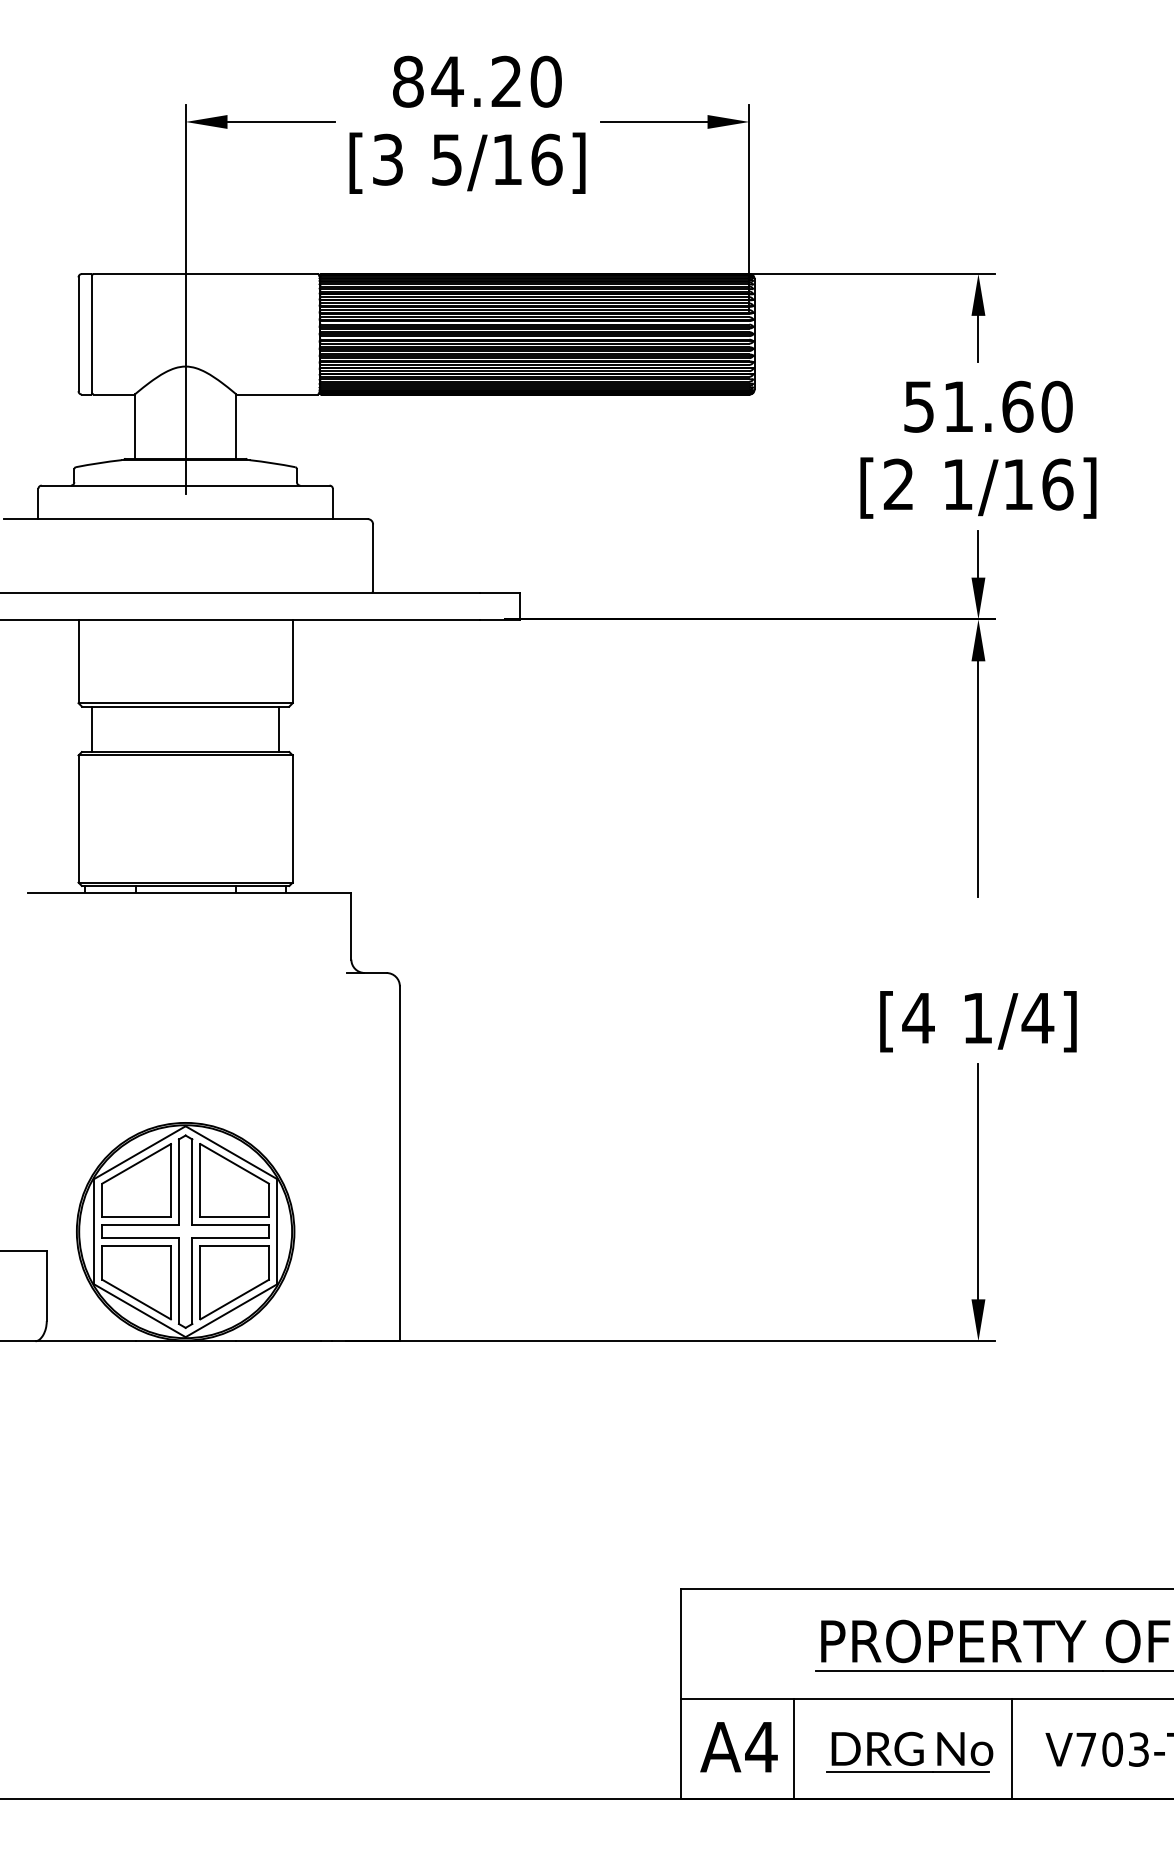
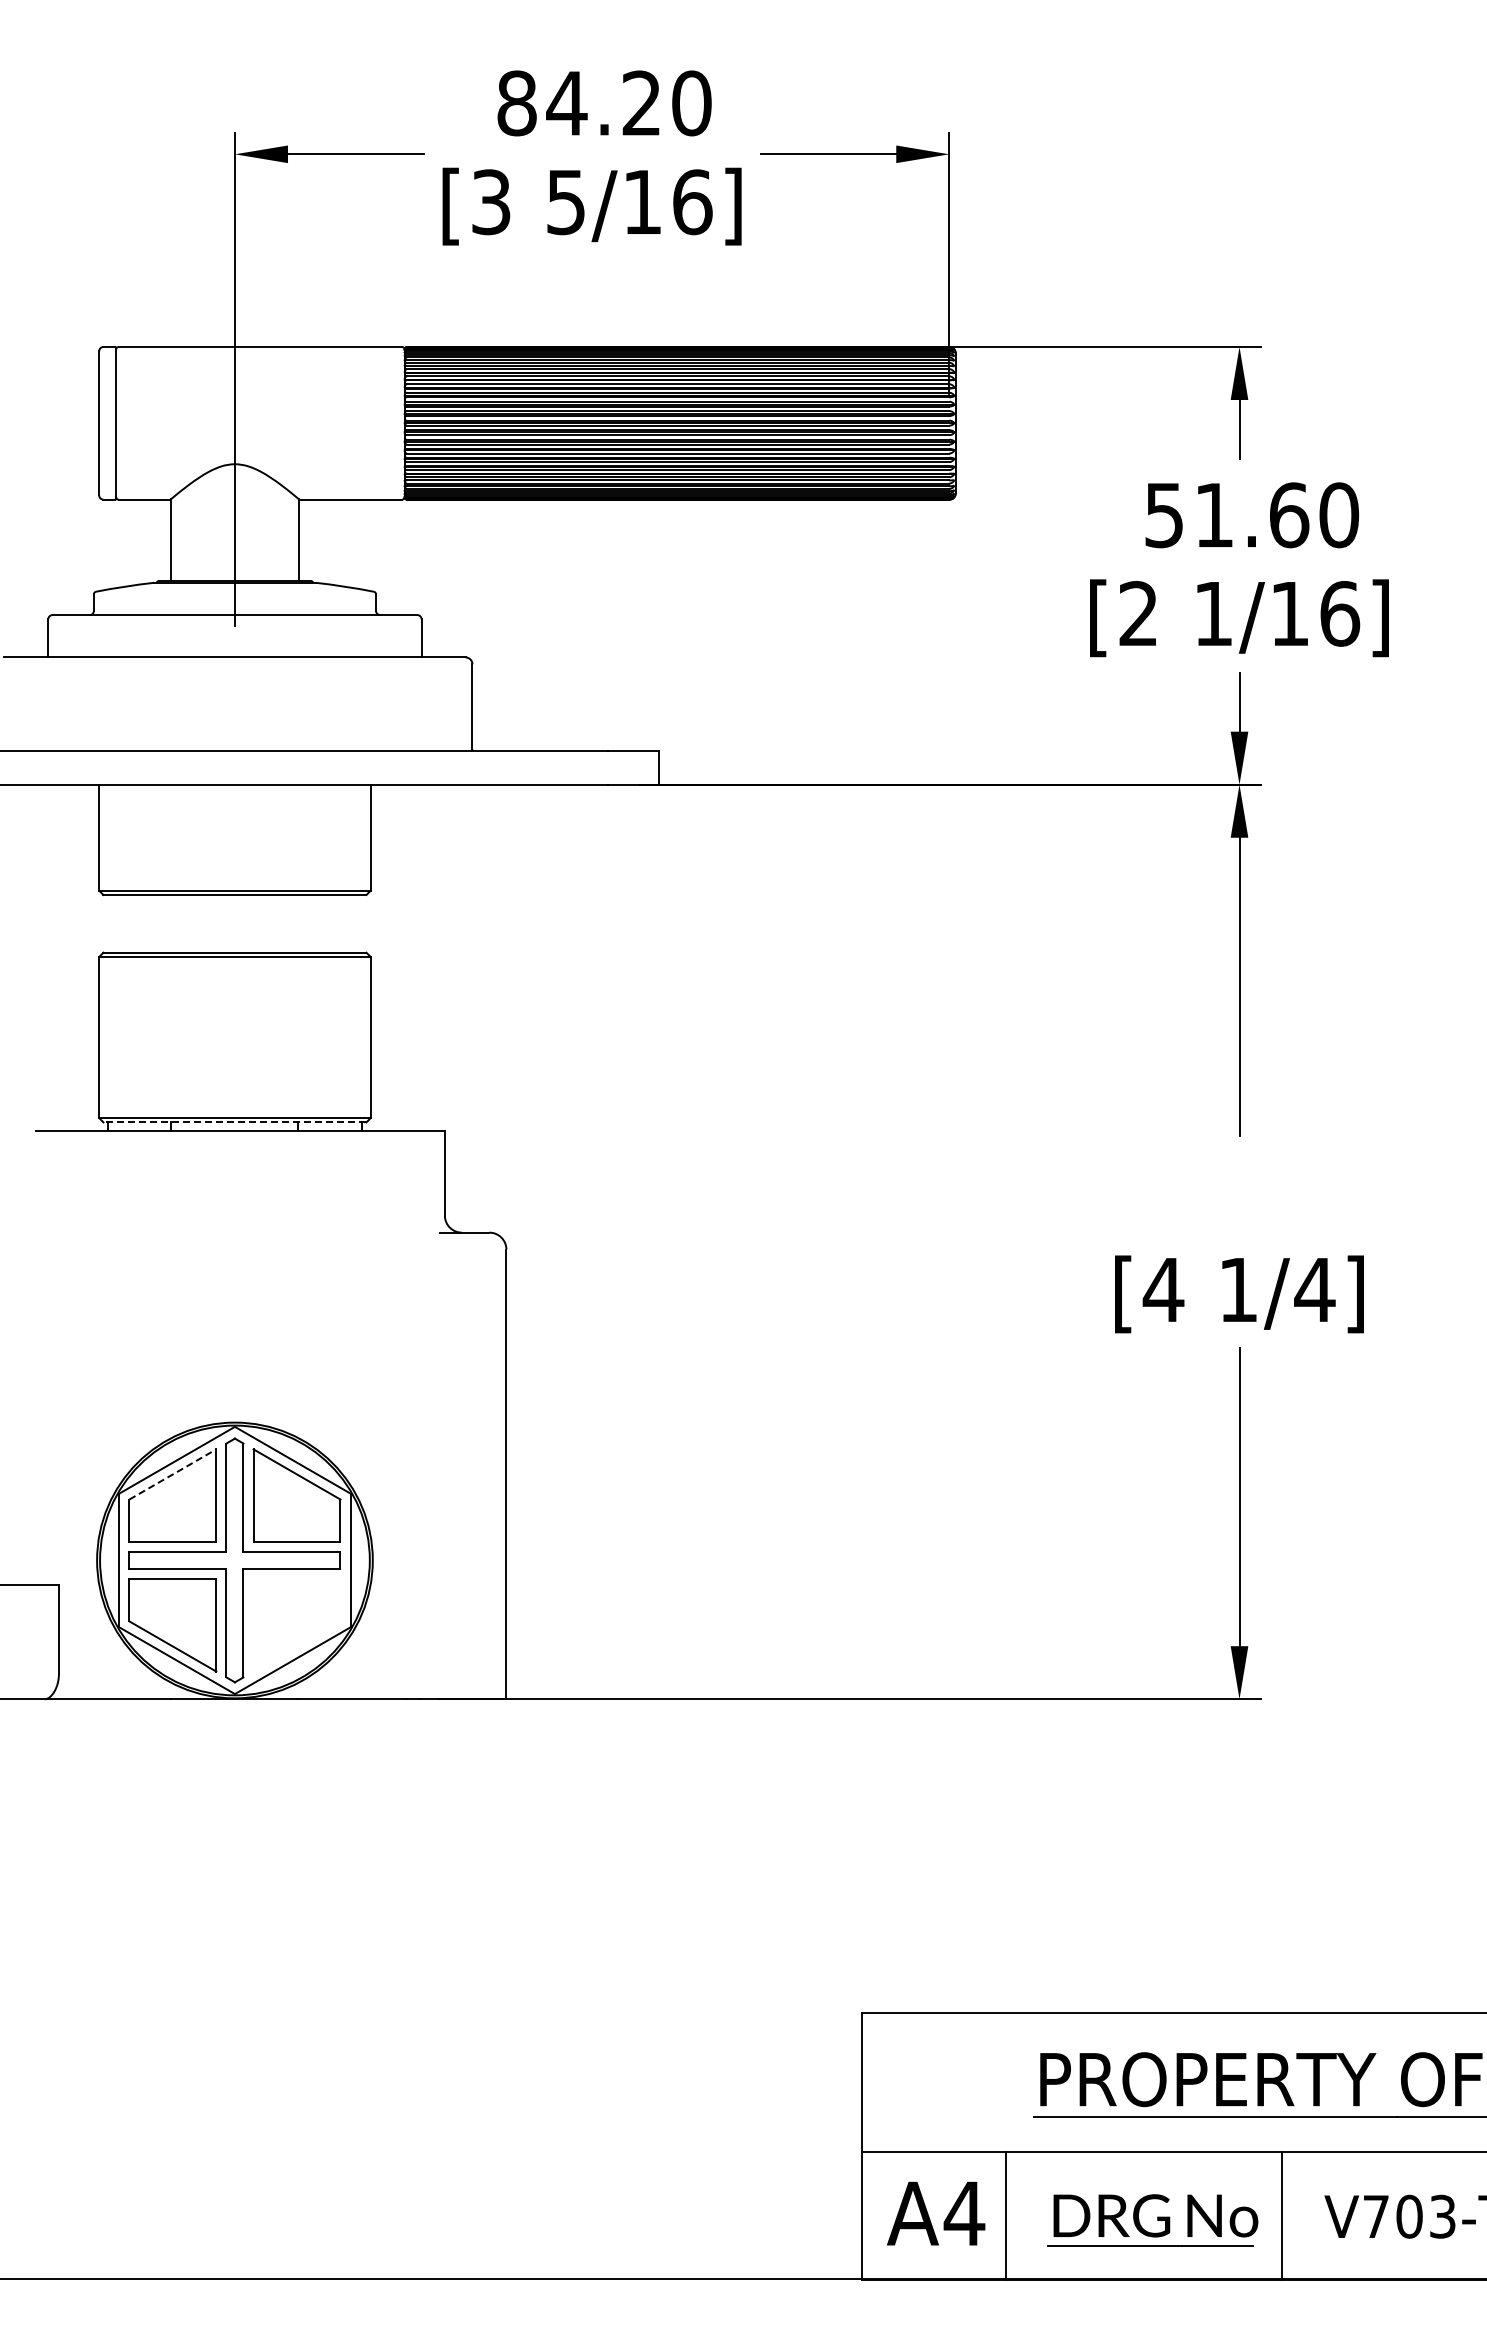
line: (92, 729) -> (116, 923), removed
line: (279, 729) -> (353, 923), removed
line: (185, 886) -> (234, 1122), solid -> dashed
line: (137, 1163) -> (173, 1474), solid -> dashed
part: (234, 1283) -> (296, 1625), removed

